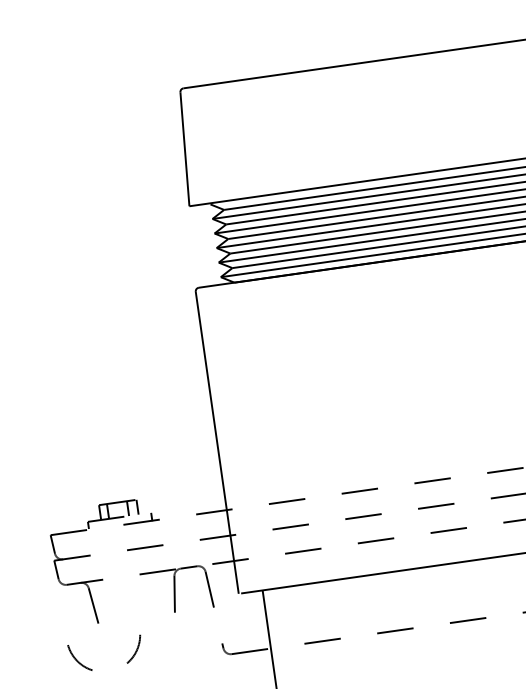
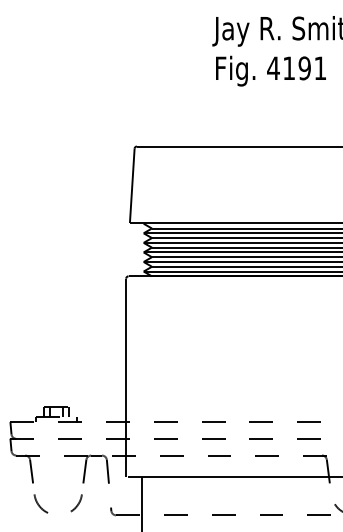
curve: (93, 669) -> (48, 512), moved

